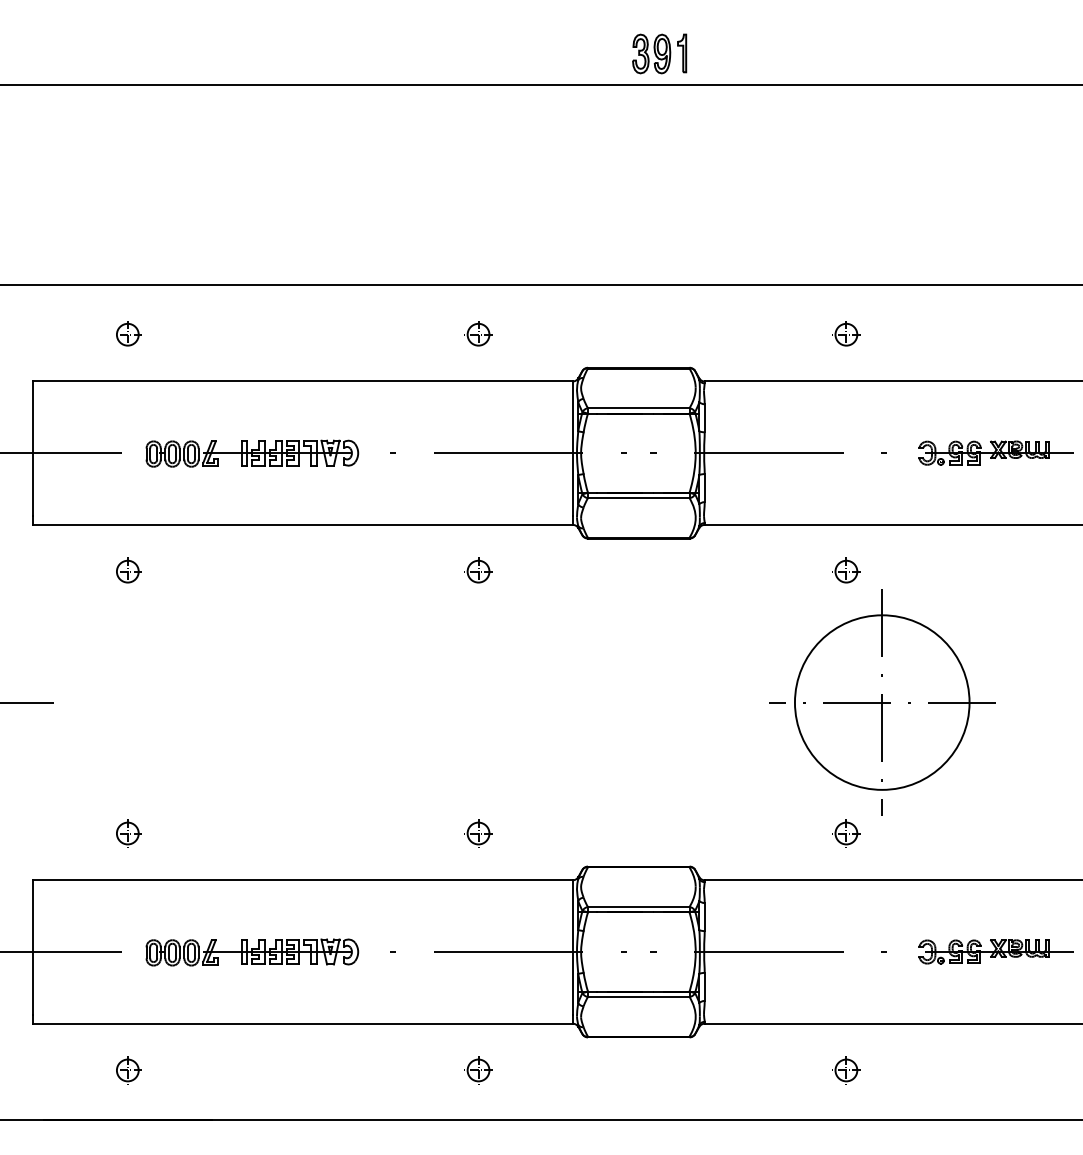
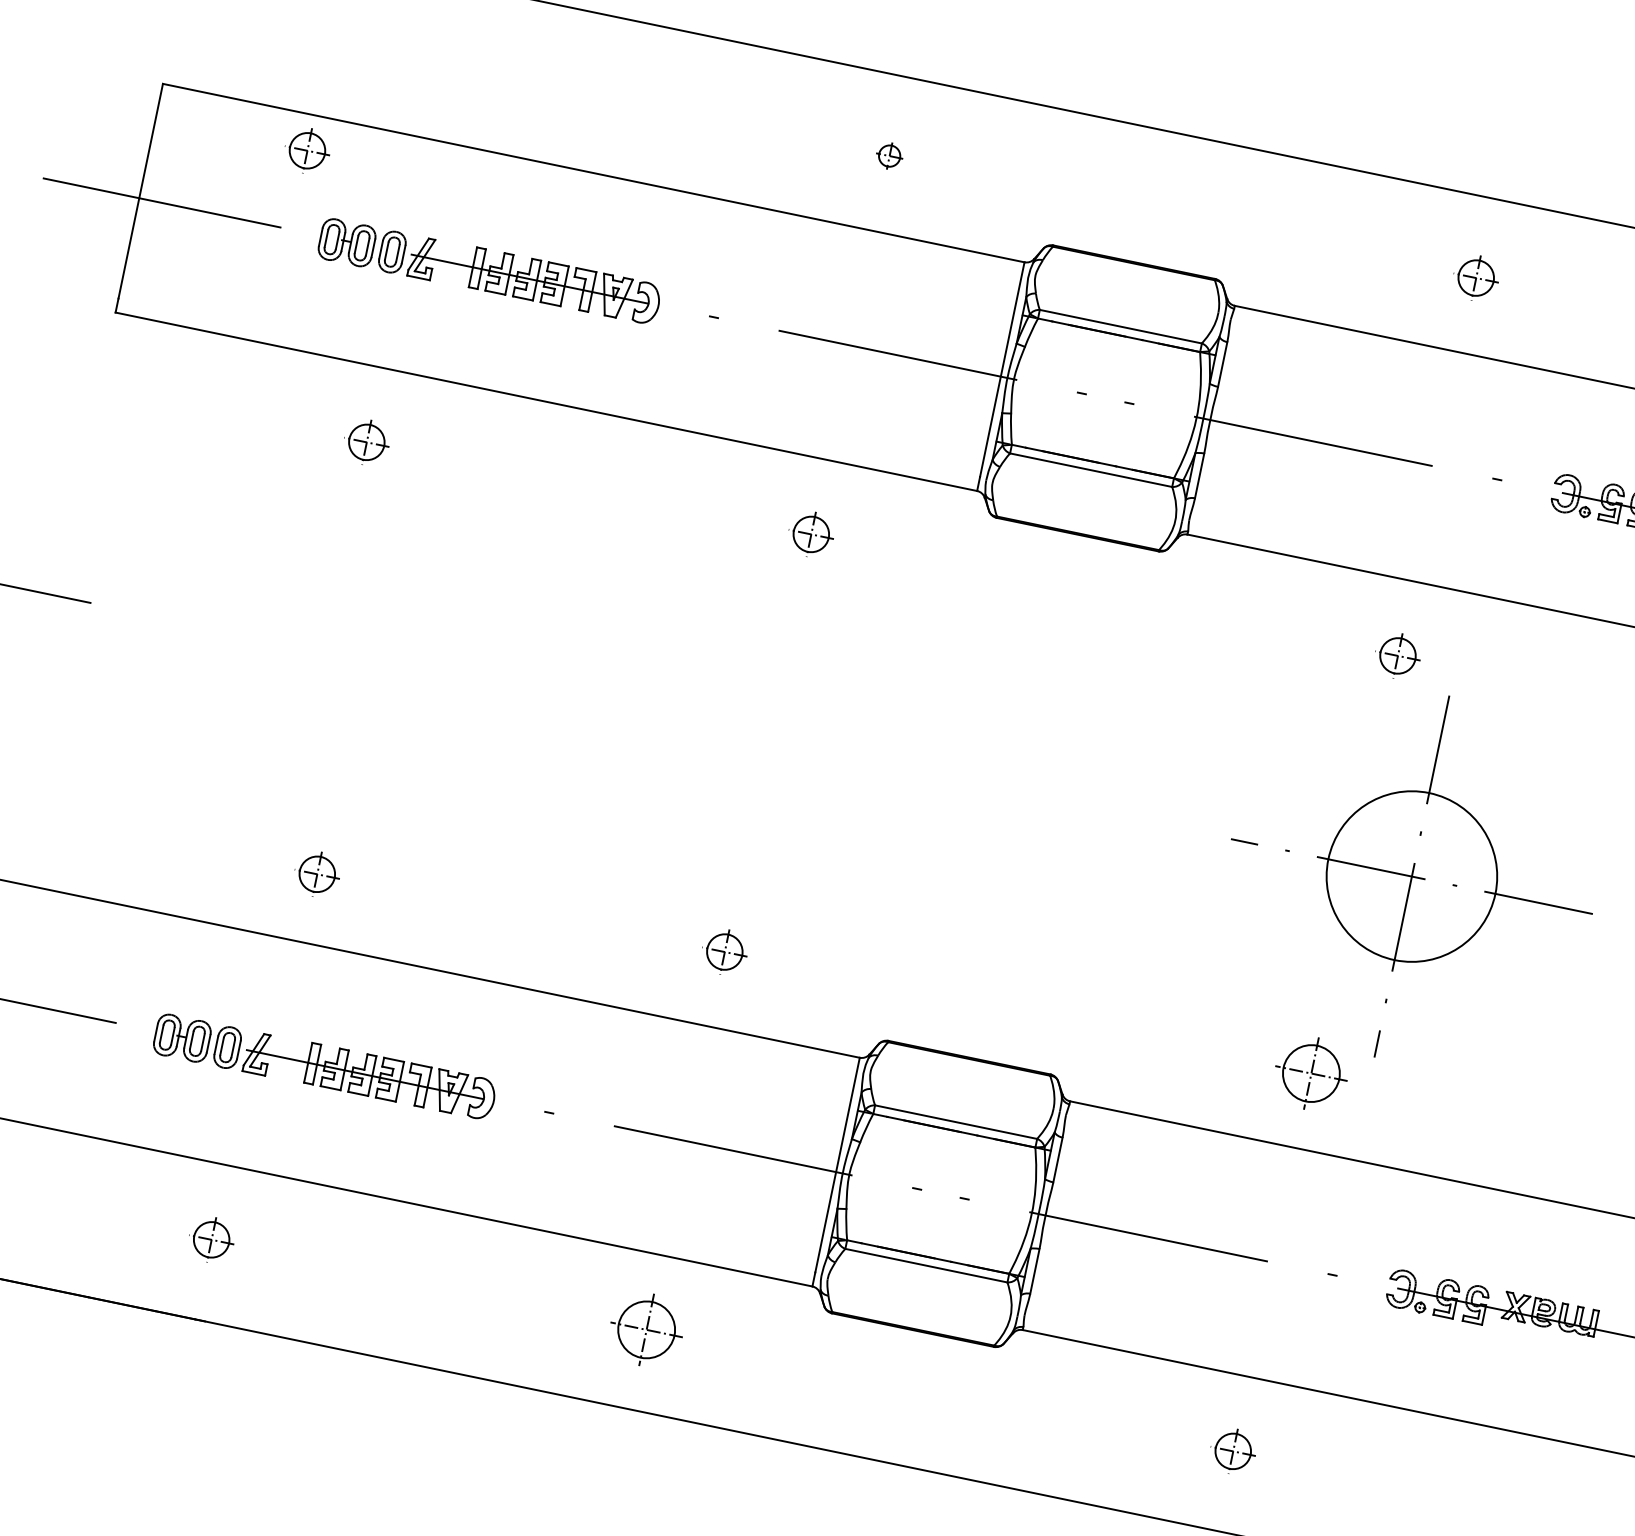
part: (128, 333) -> (308, 149), moved
part: (478, 333) -> (889, 154), size x0.6
part: (128, 570) -> (368, 440), moved
circle: (881, 702) -> (1410, 876), size x0.6
part: (128, 833) -> (318, 874), moved
part: (846, 833) -> (1311, 1073), size x1.6
part: (128, 1070) -> (212, 1240), moved
part: (478, 1070) -> (646, 1329), size x1.6

